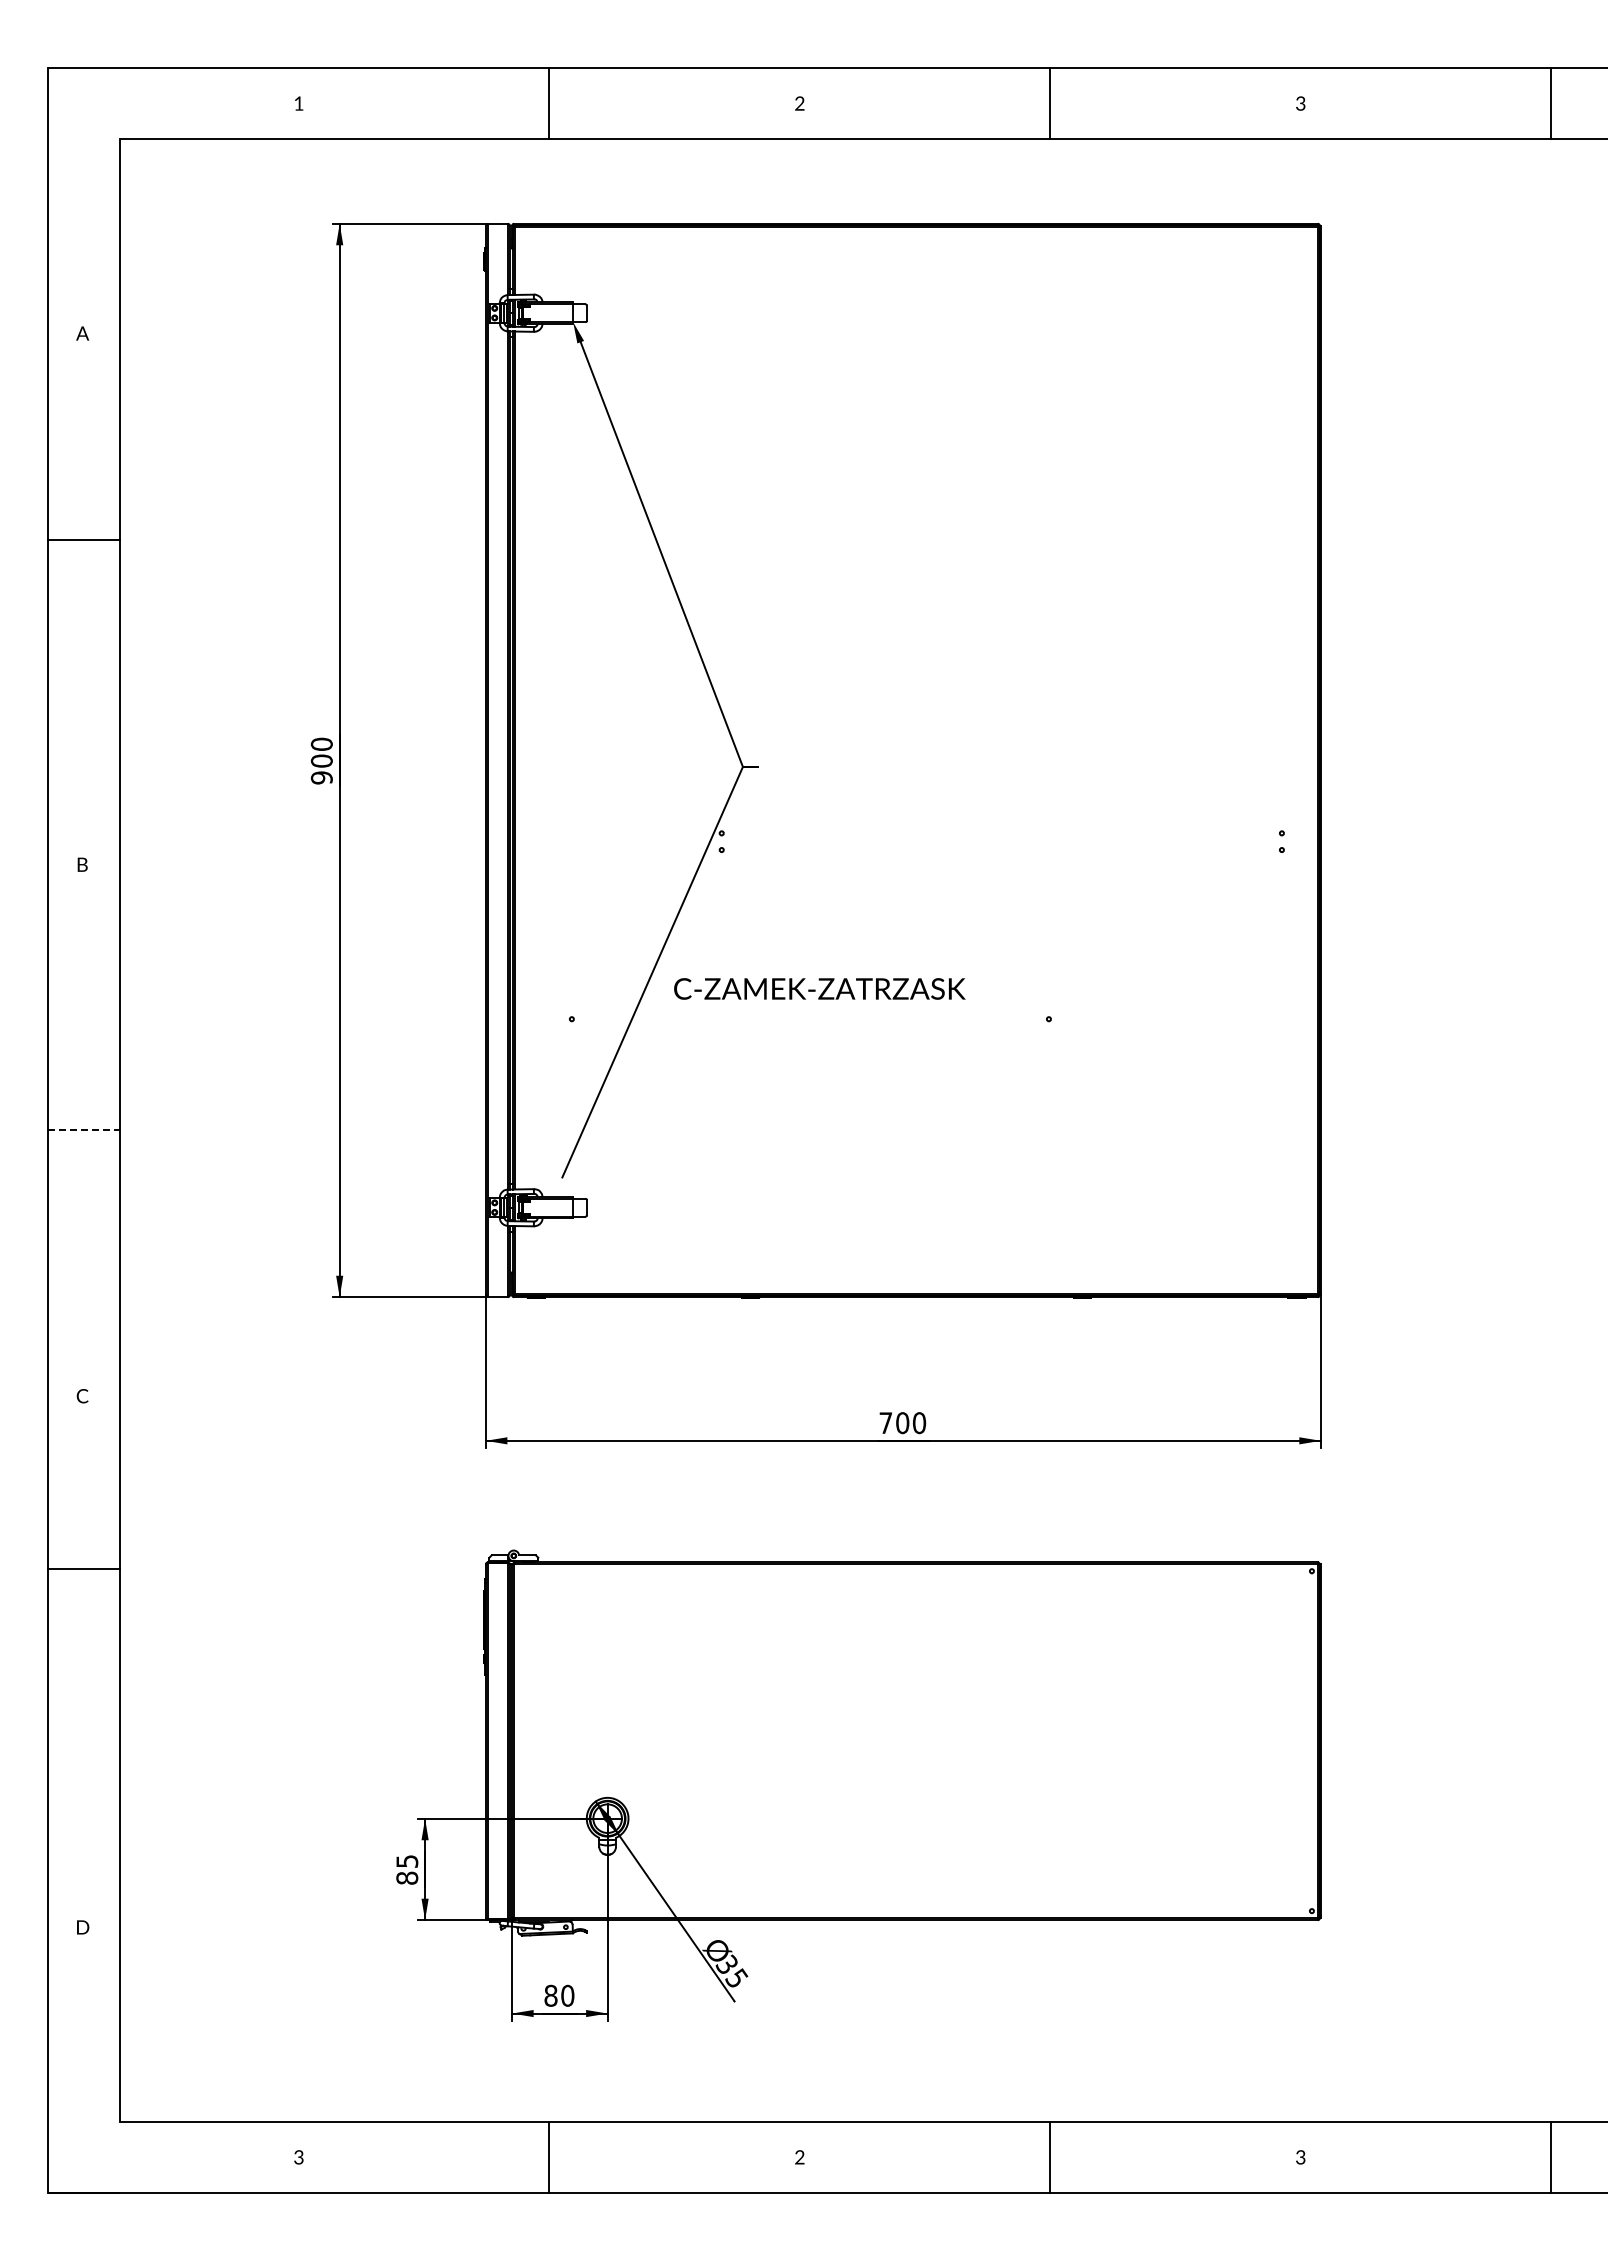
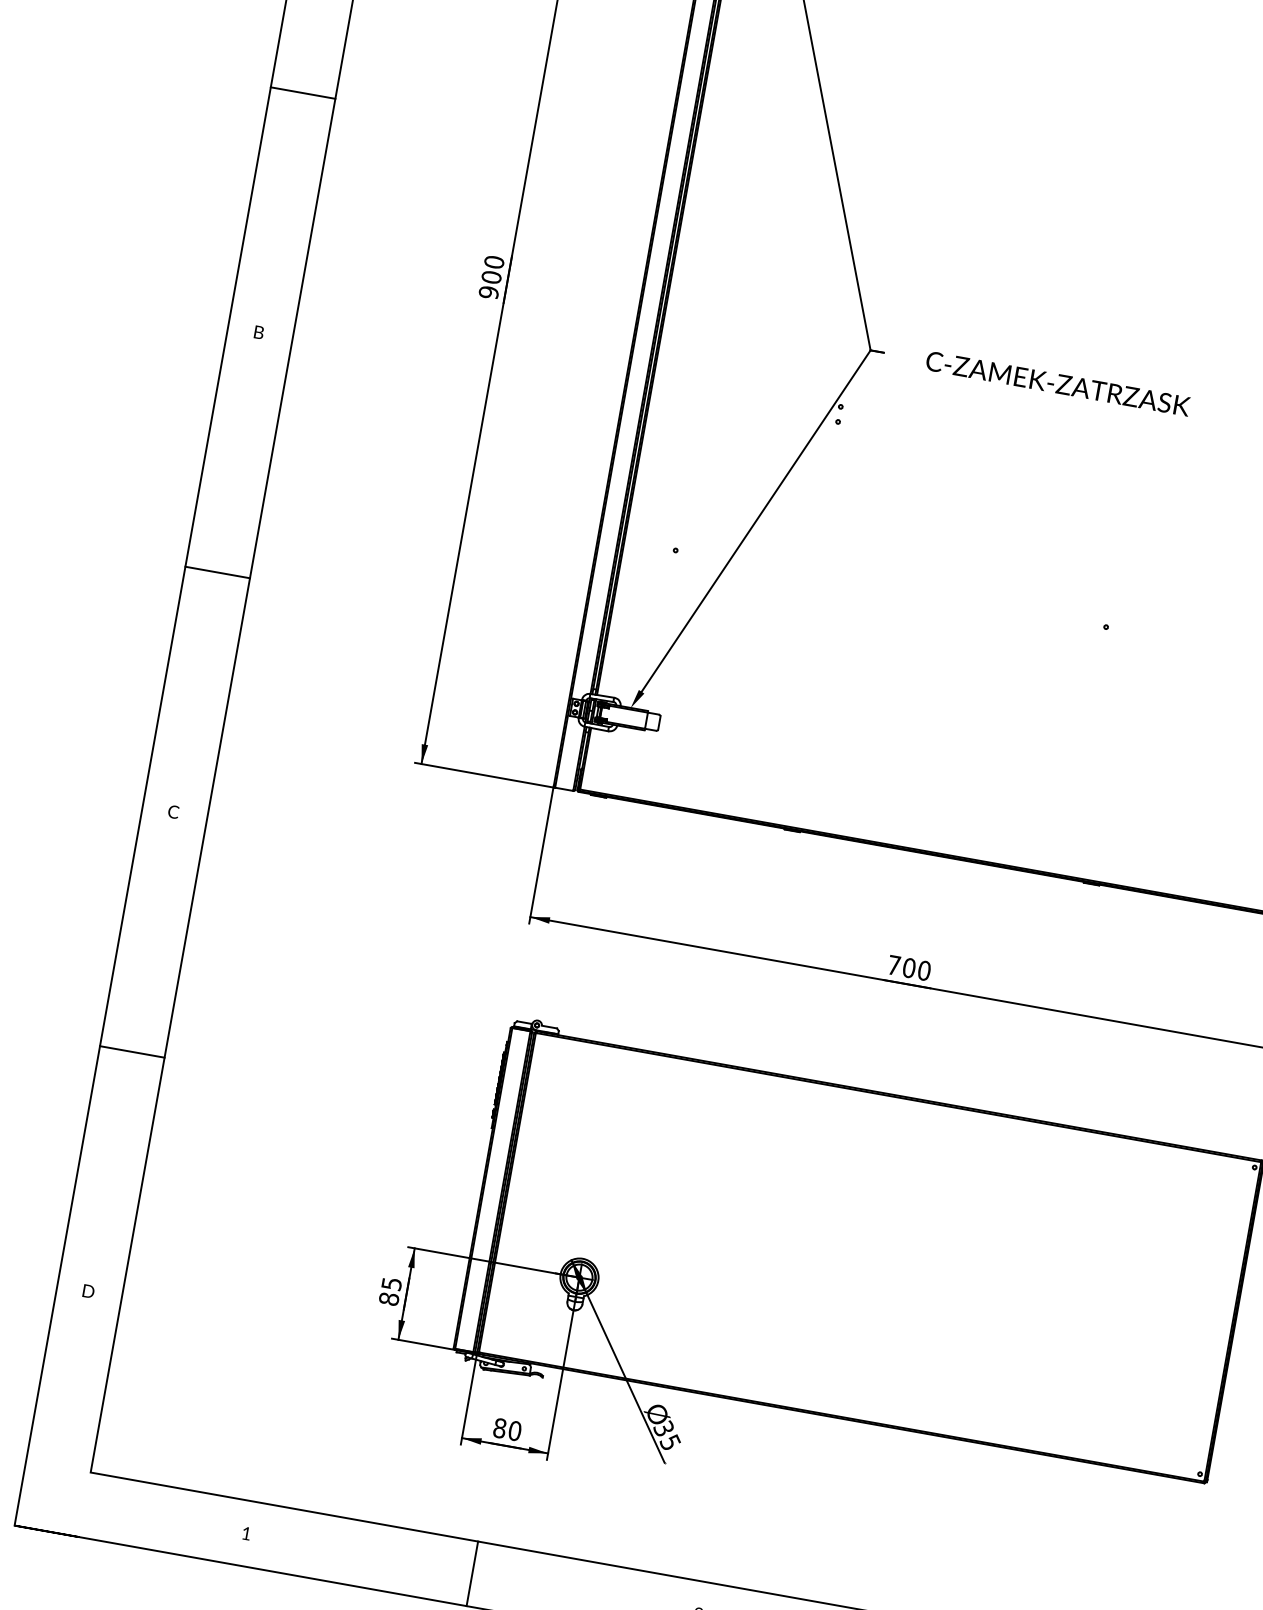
line: (83, 540) -> (302, 93), moved
text: (819, 988) -> (1057, 383), moved
line: (84, 1130) -> (218, 572), dashed -> solid
fill: (559, 1186) -> (637, 699), added
line: (83, 1568) -> (131, 1051), moved
text: (298, 2157) -> (246, 1533), 3 -> 1

